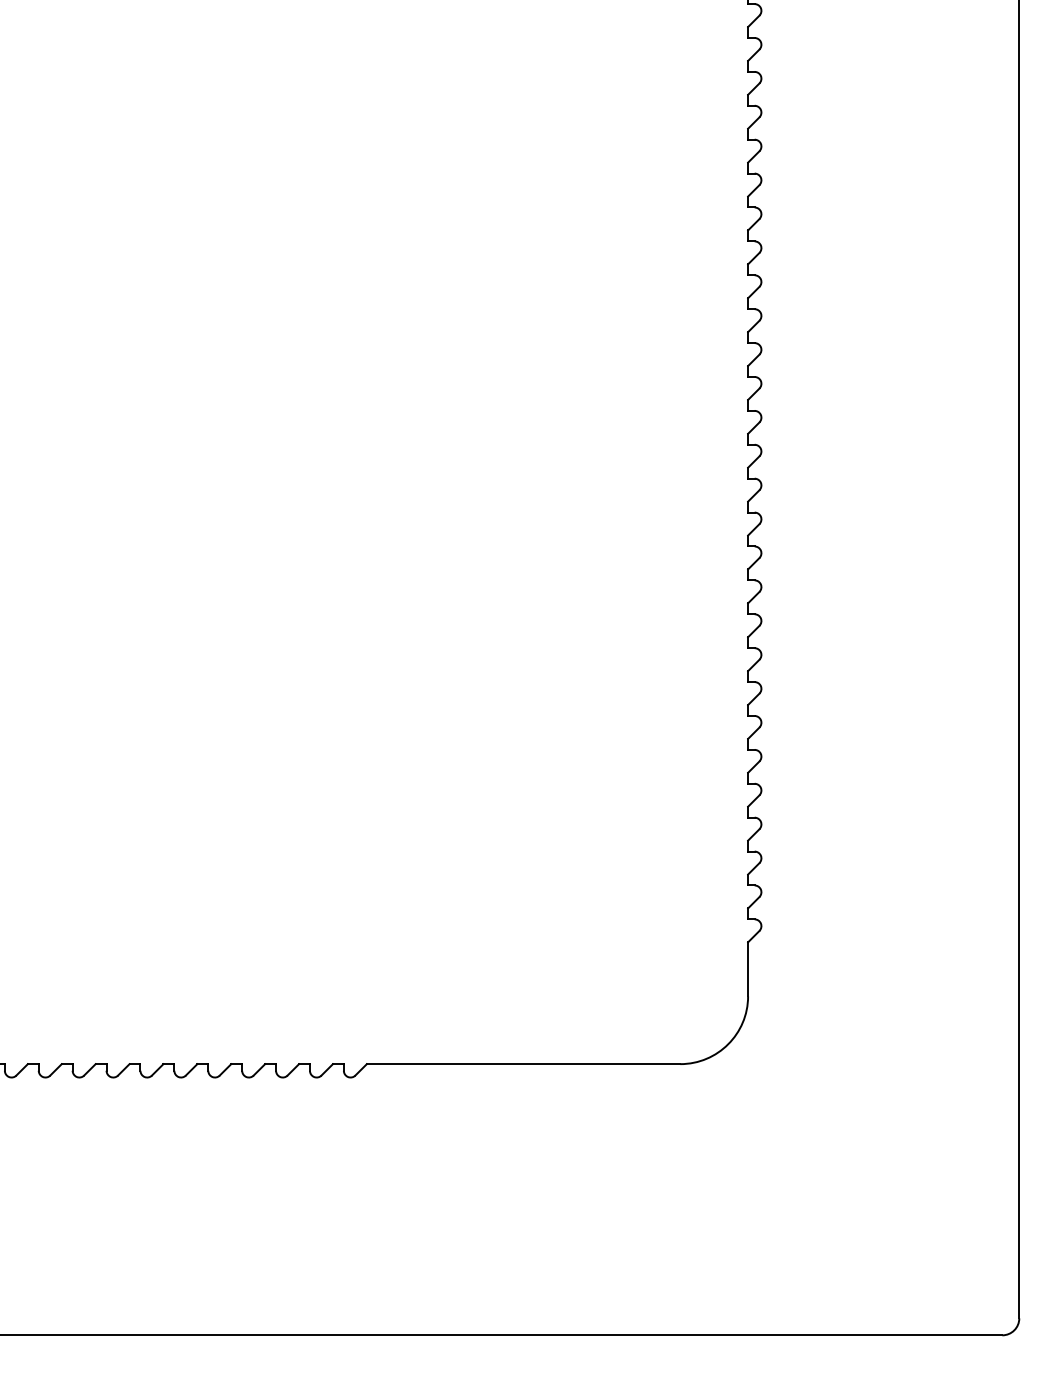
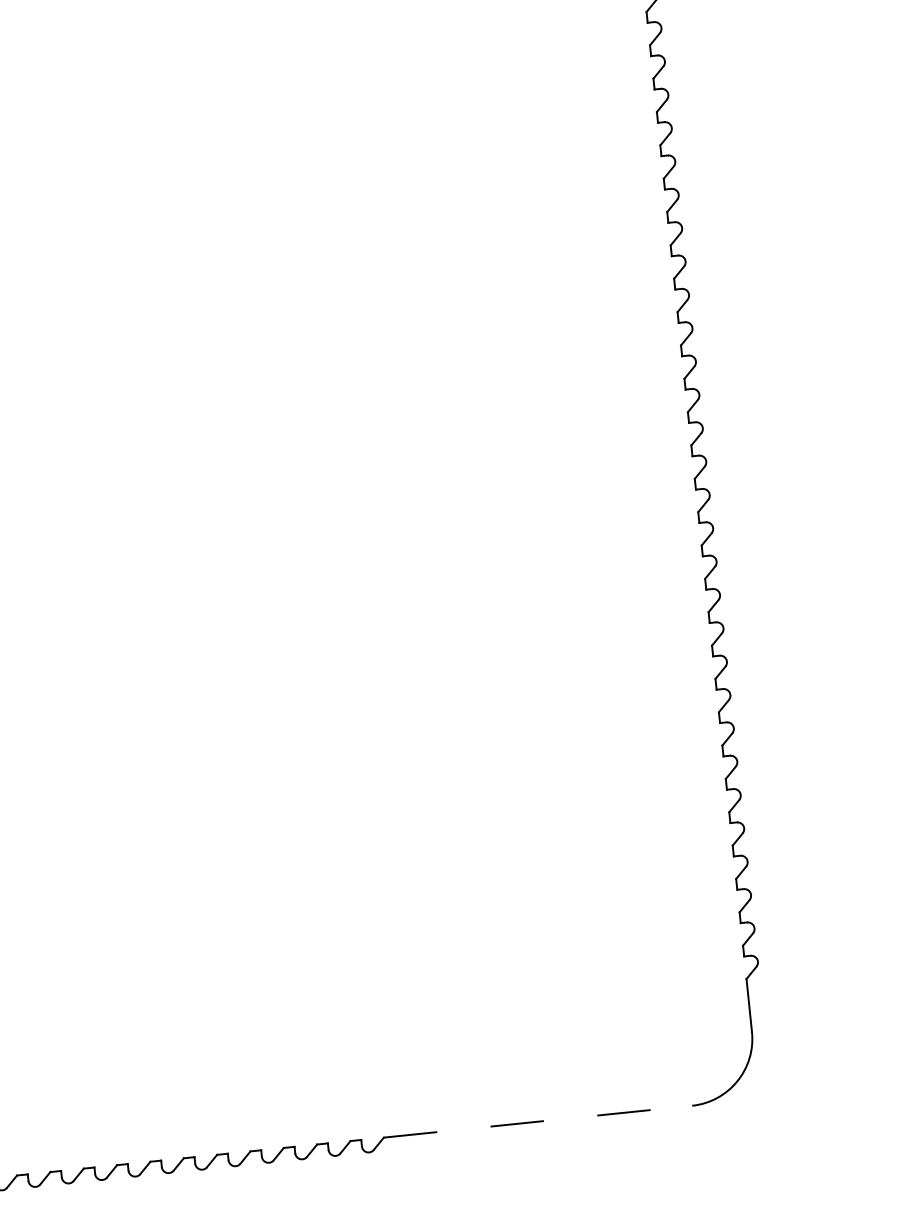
line: (523, 1064) -> (537, 1122), solid -> dashed

